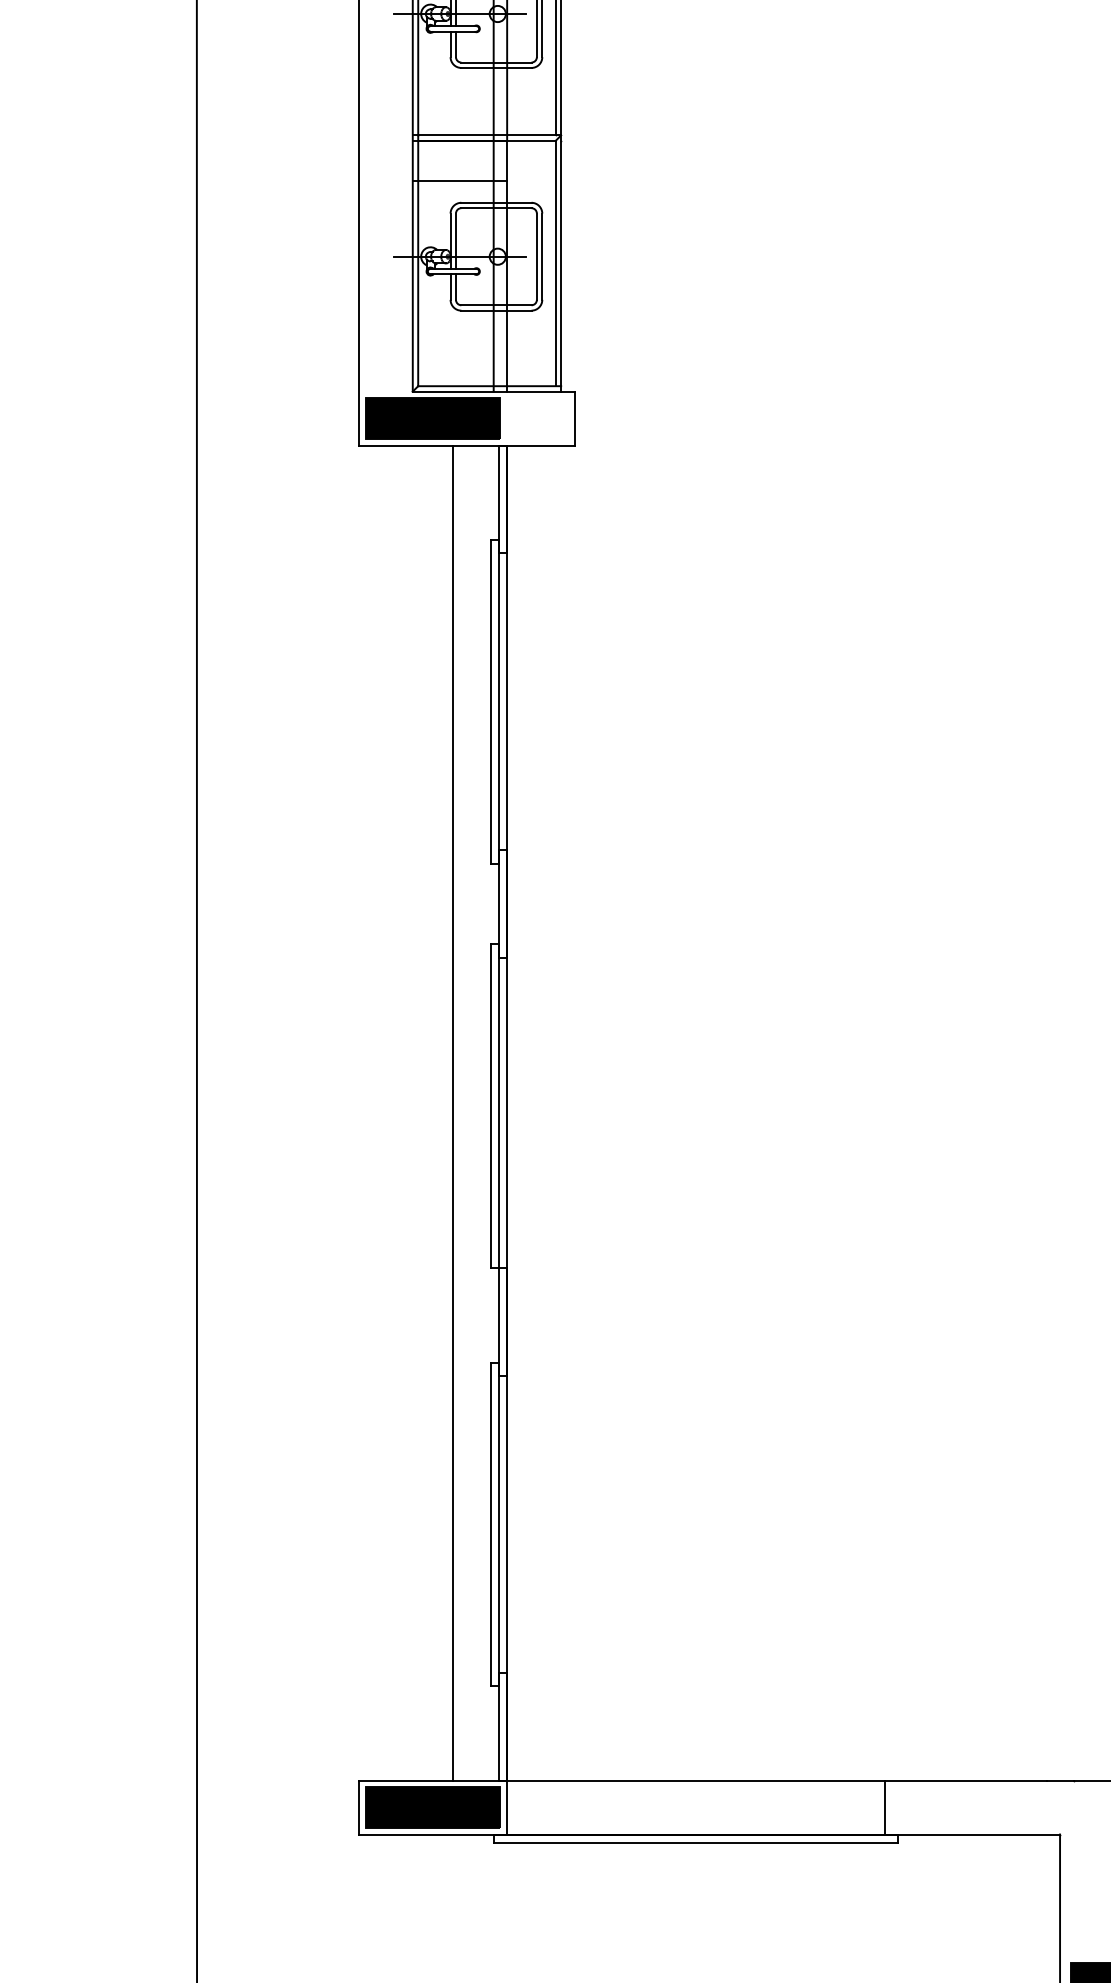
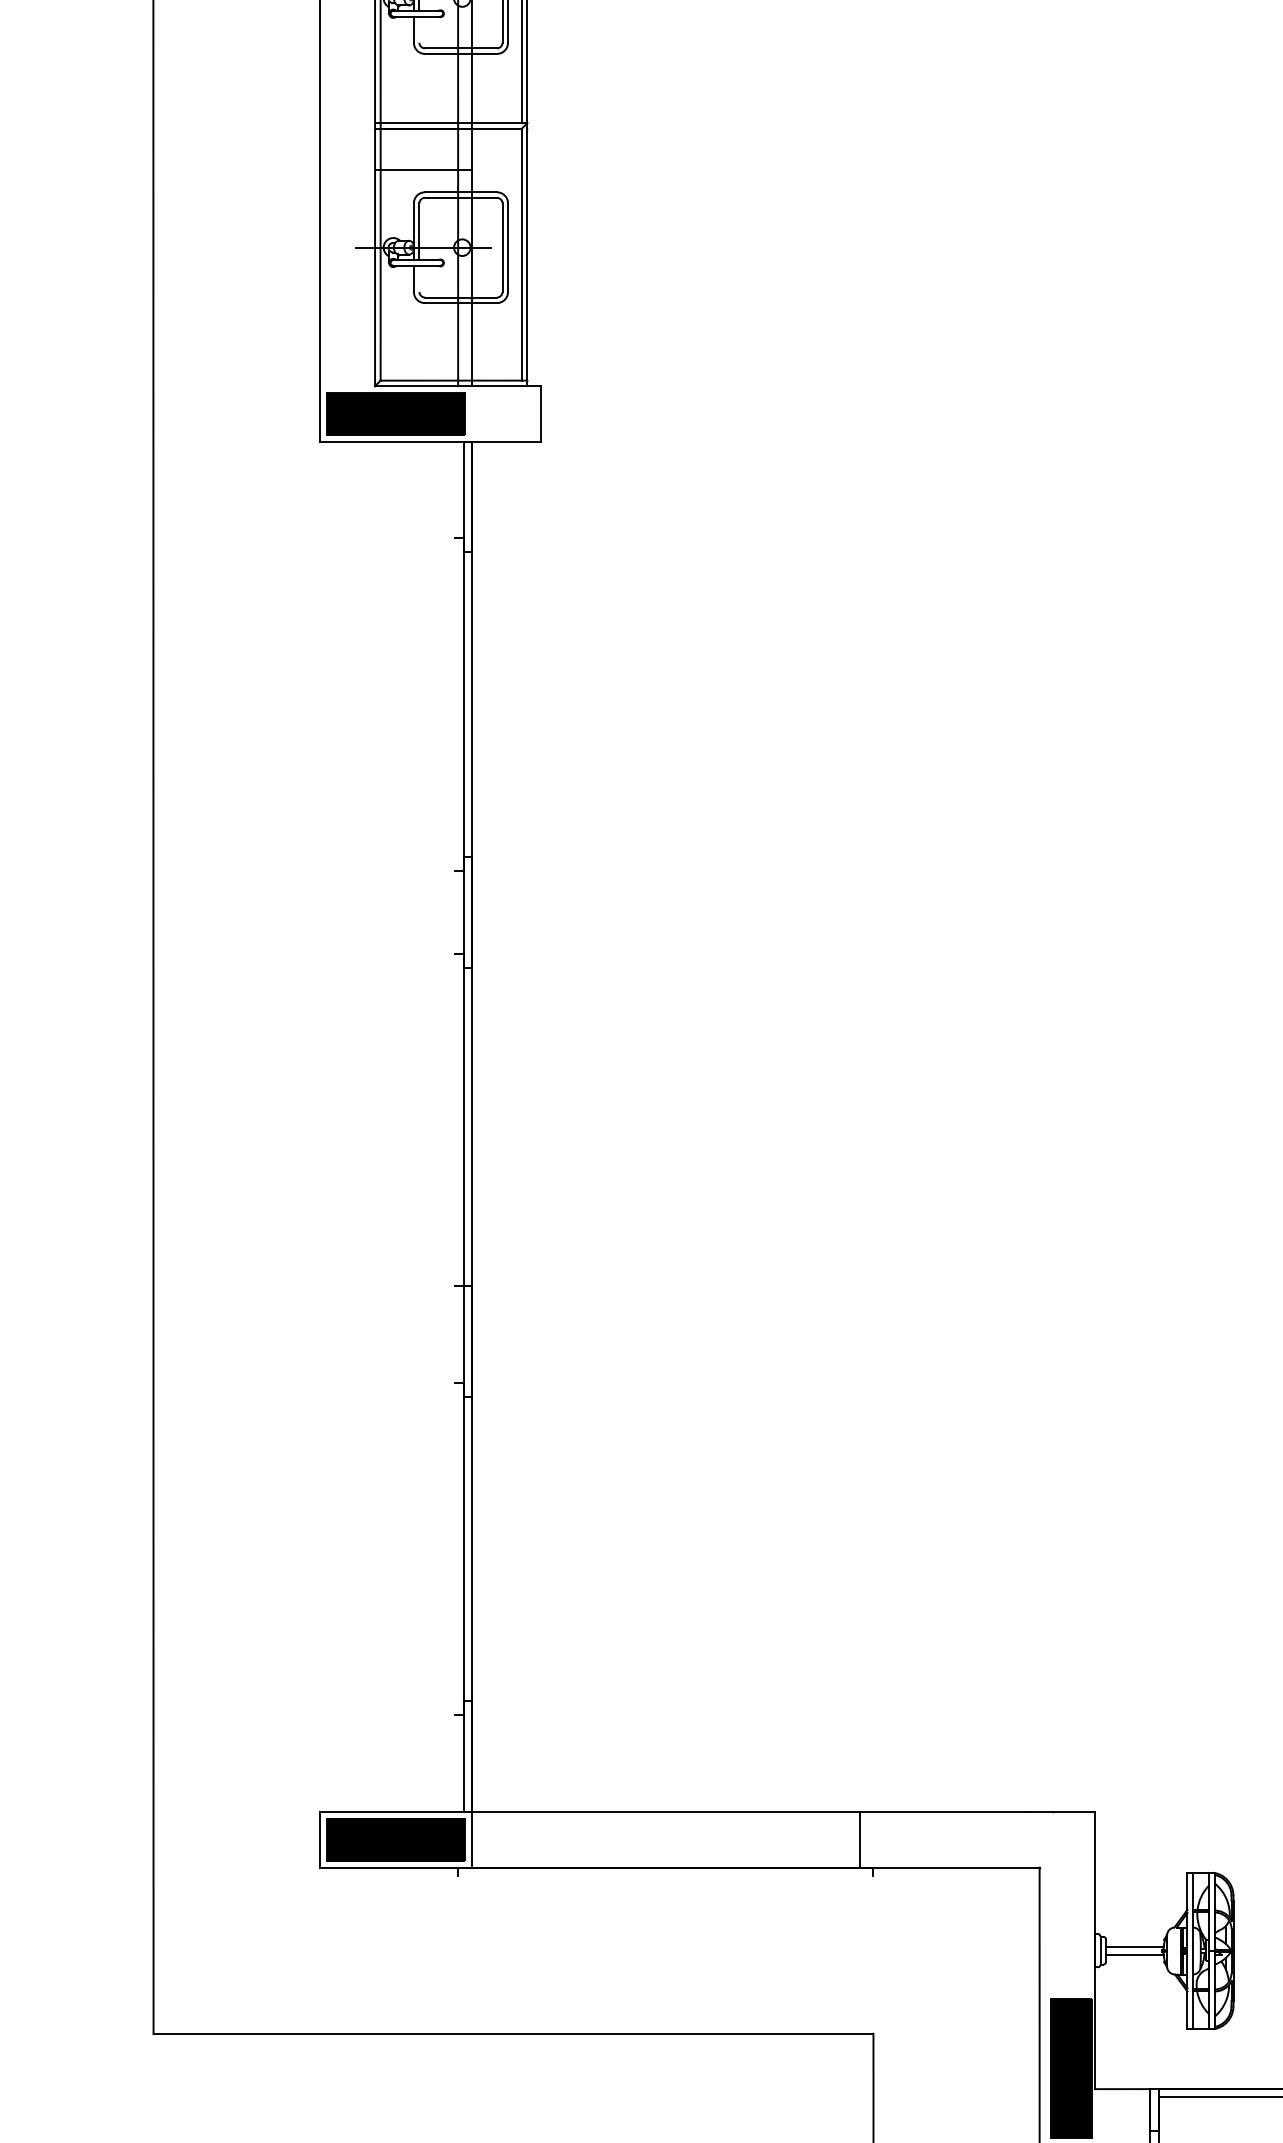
line: (456, 44) -> (419, 29), removed
line: (456, 286) -> (419, 278), removed
line: (491, 701) -> (455, 704), removed
line: (491, 1105) -> (455, 1119), removed
line: (453, 1112) -> (416, 1126), removed
line: (491, 1524) -> (455, 1549), removed
line: (695, 1842) -> (665, 1875), removed

